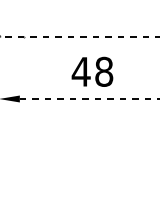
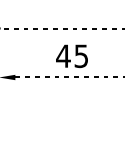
text: (104, 71) -> (81, 55), 48 -> 45

